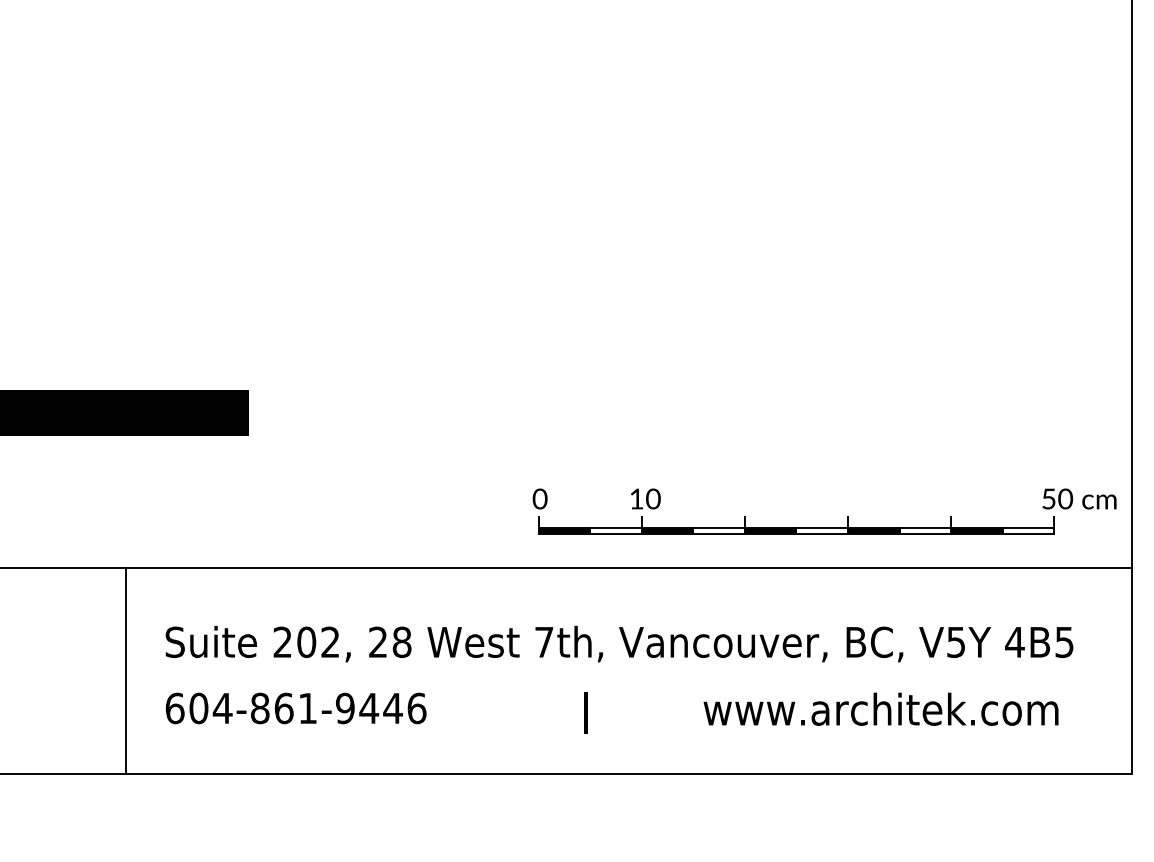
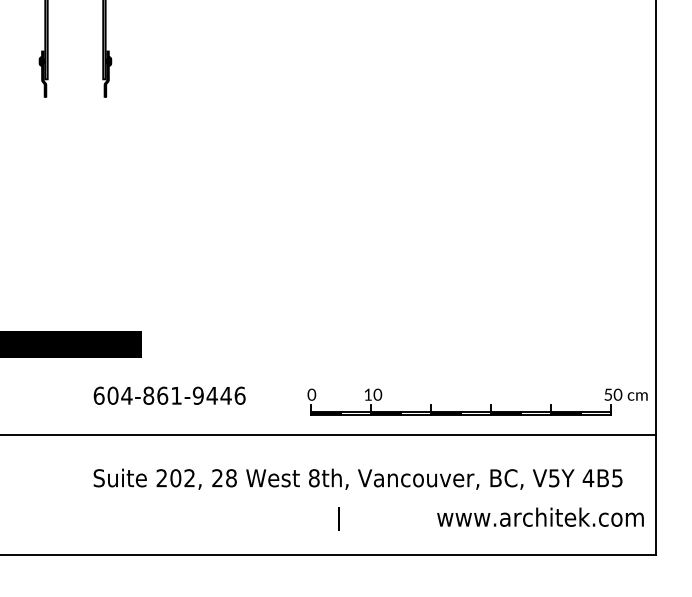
text: (542, 642) -> (313, 478), 7th, -> 8th,
line: (125, 670) -> (70, 494), removed
text: (295, 707) -> (169, 395), moved
text: (881, 707) -> (540, 516), moved

